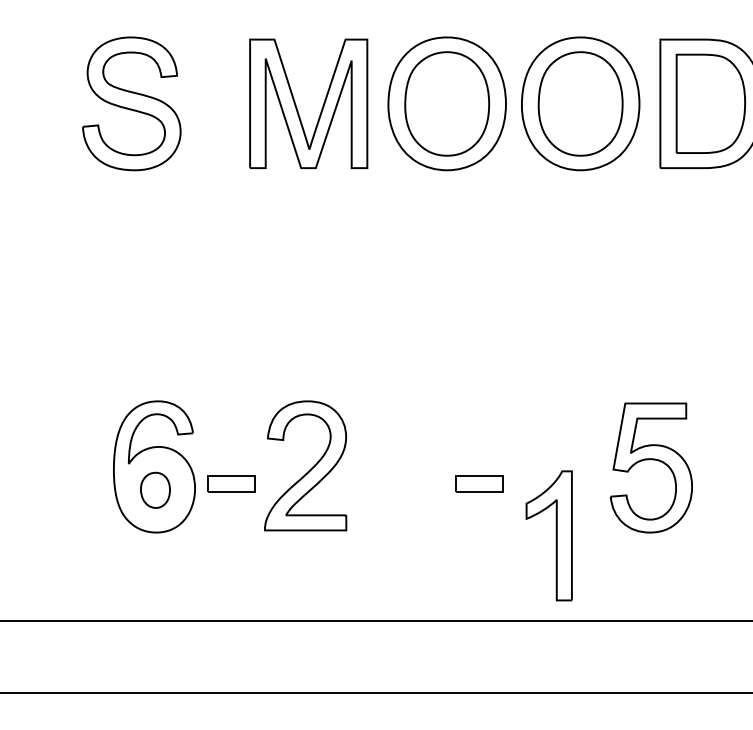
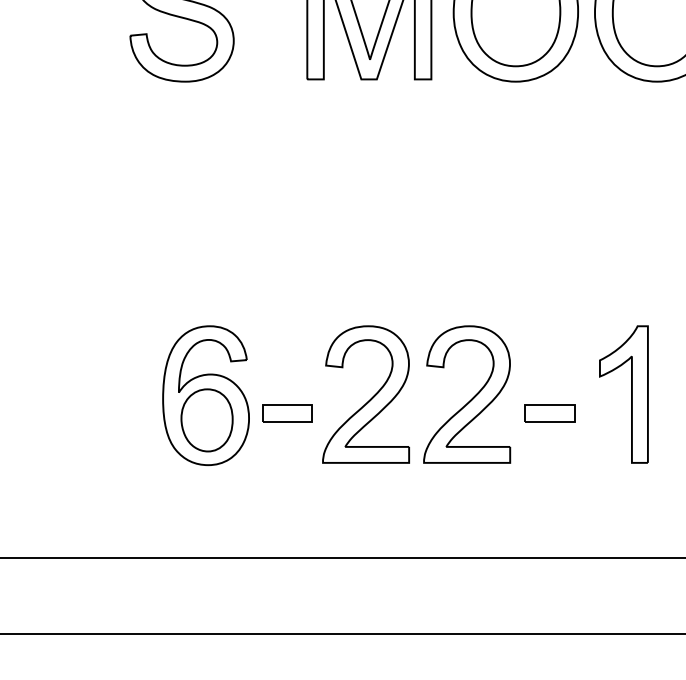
part: (405, 469) -> (471, 398), added
part: (155, 490) -> (207, 420), size x1.67
part: (555, 535) -> (630, 394), moved

